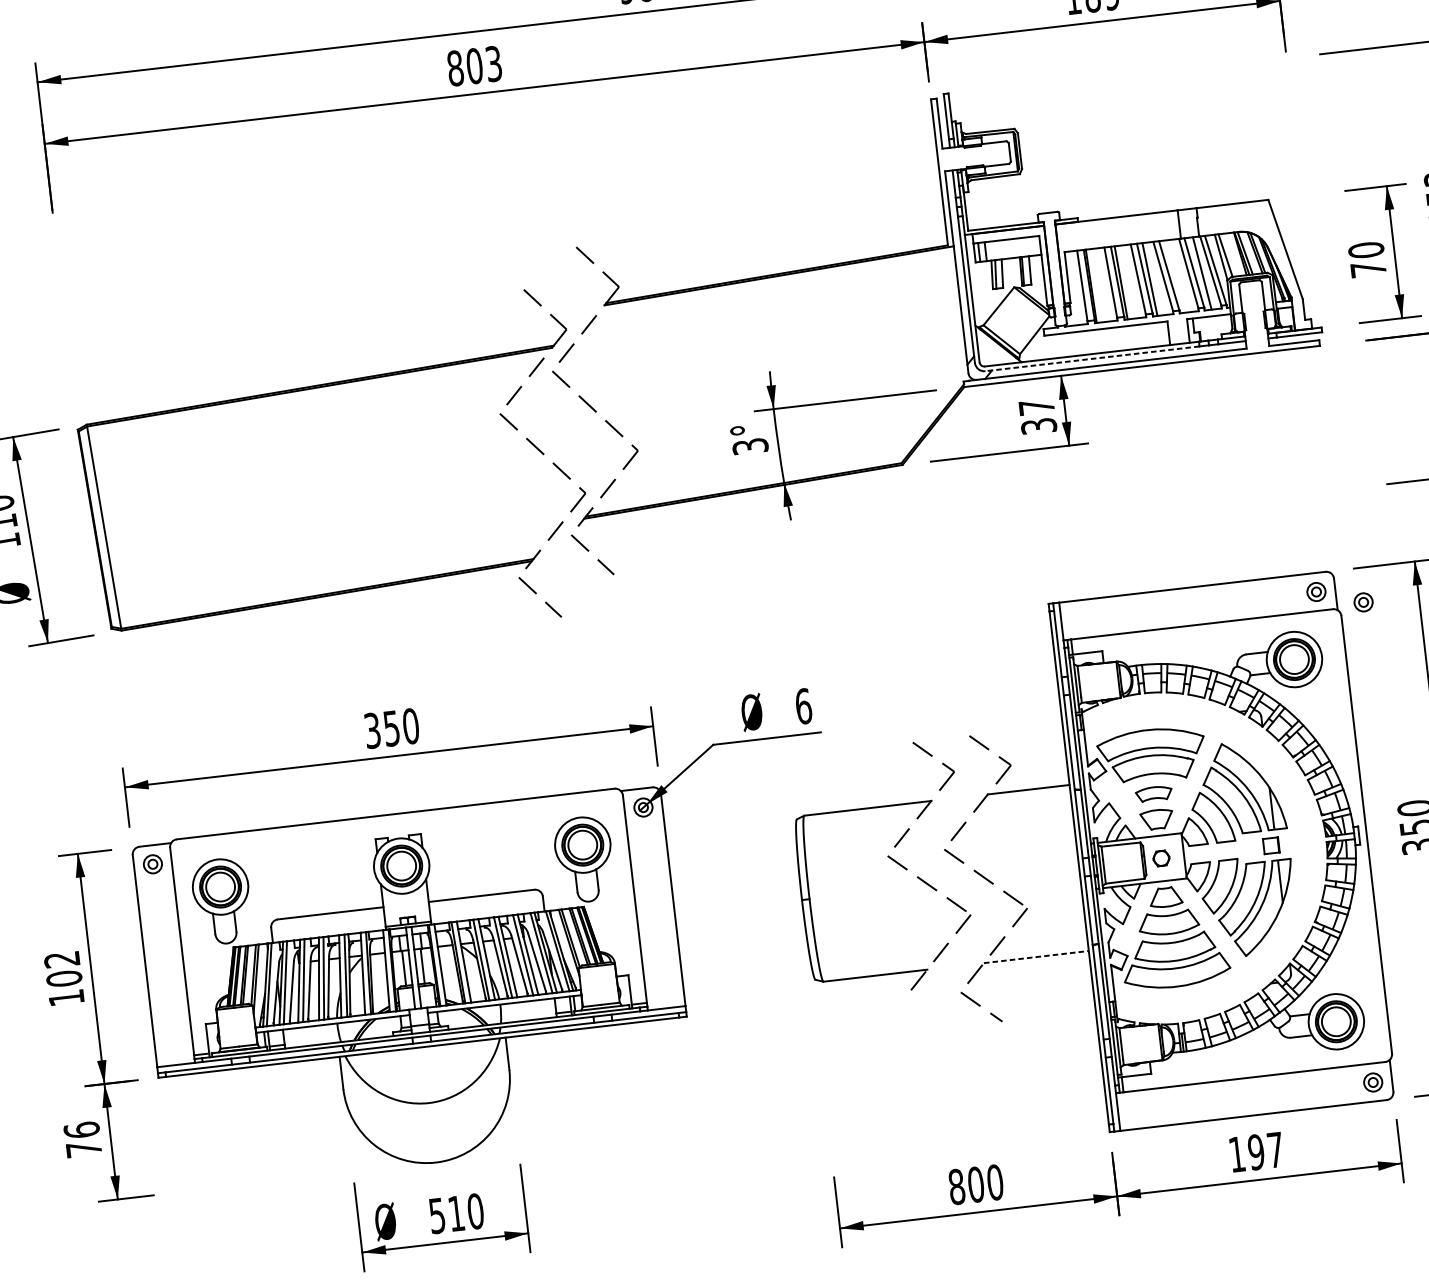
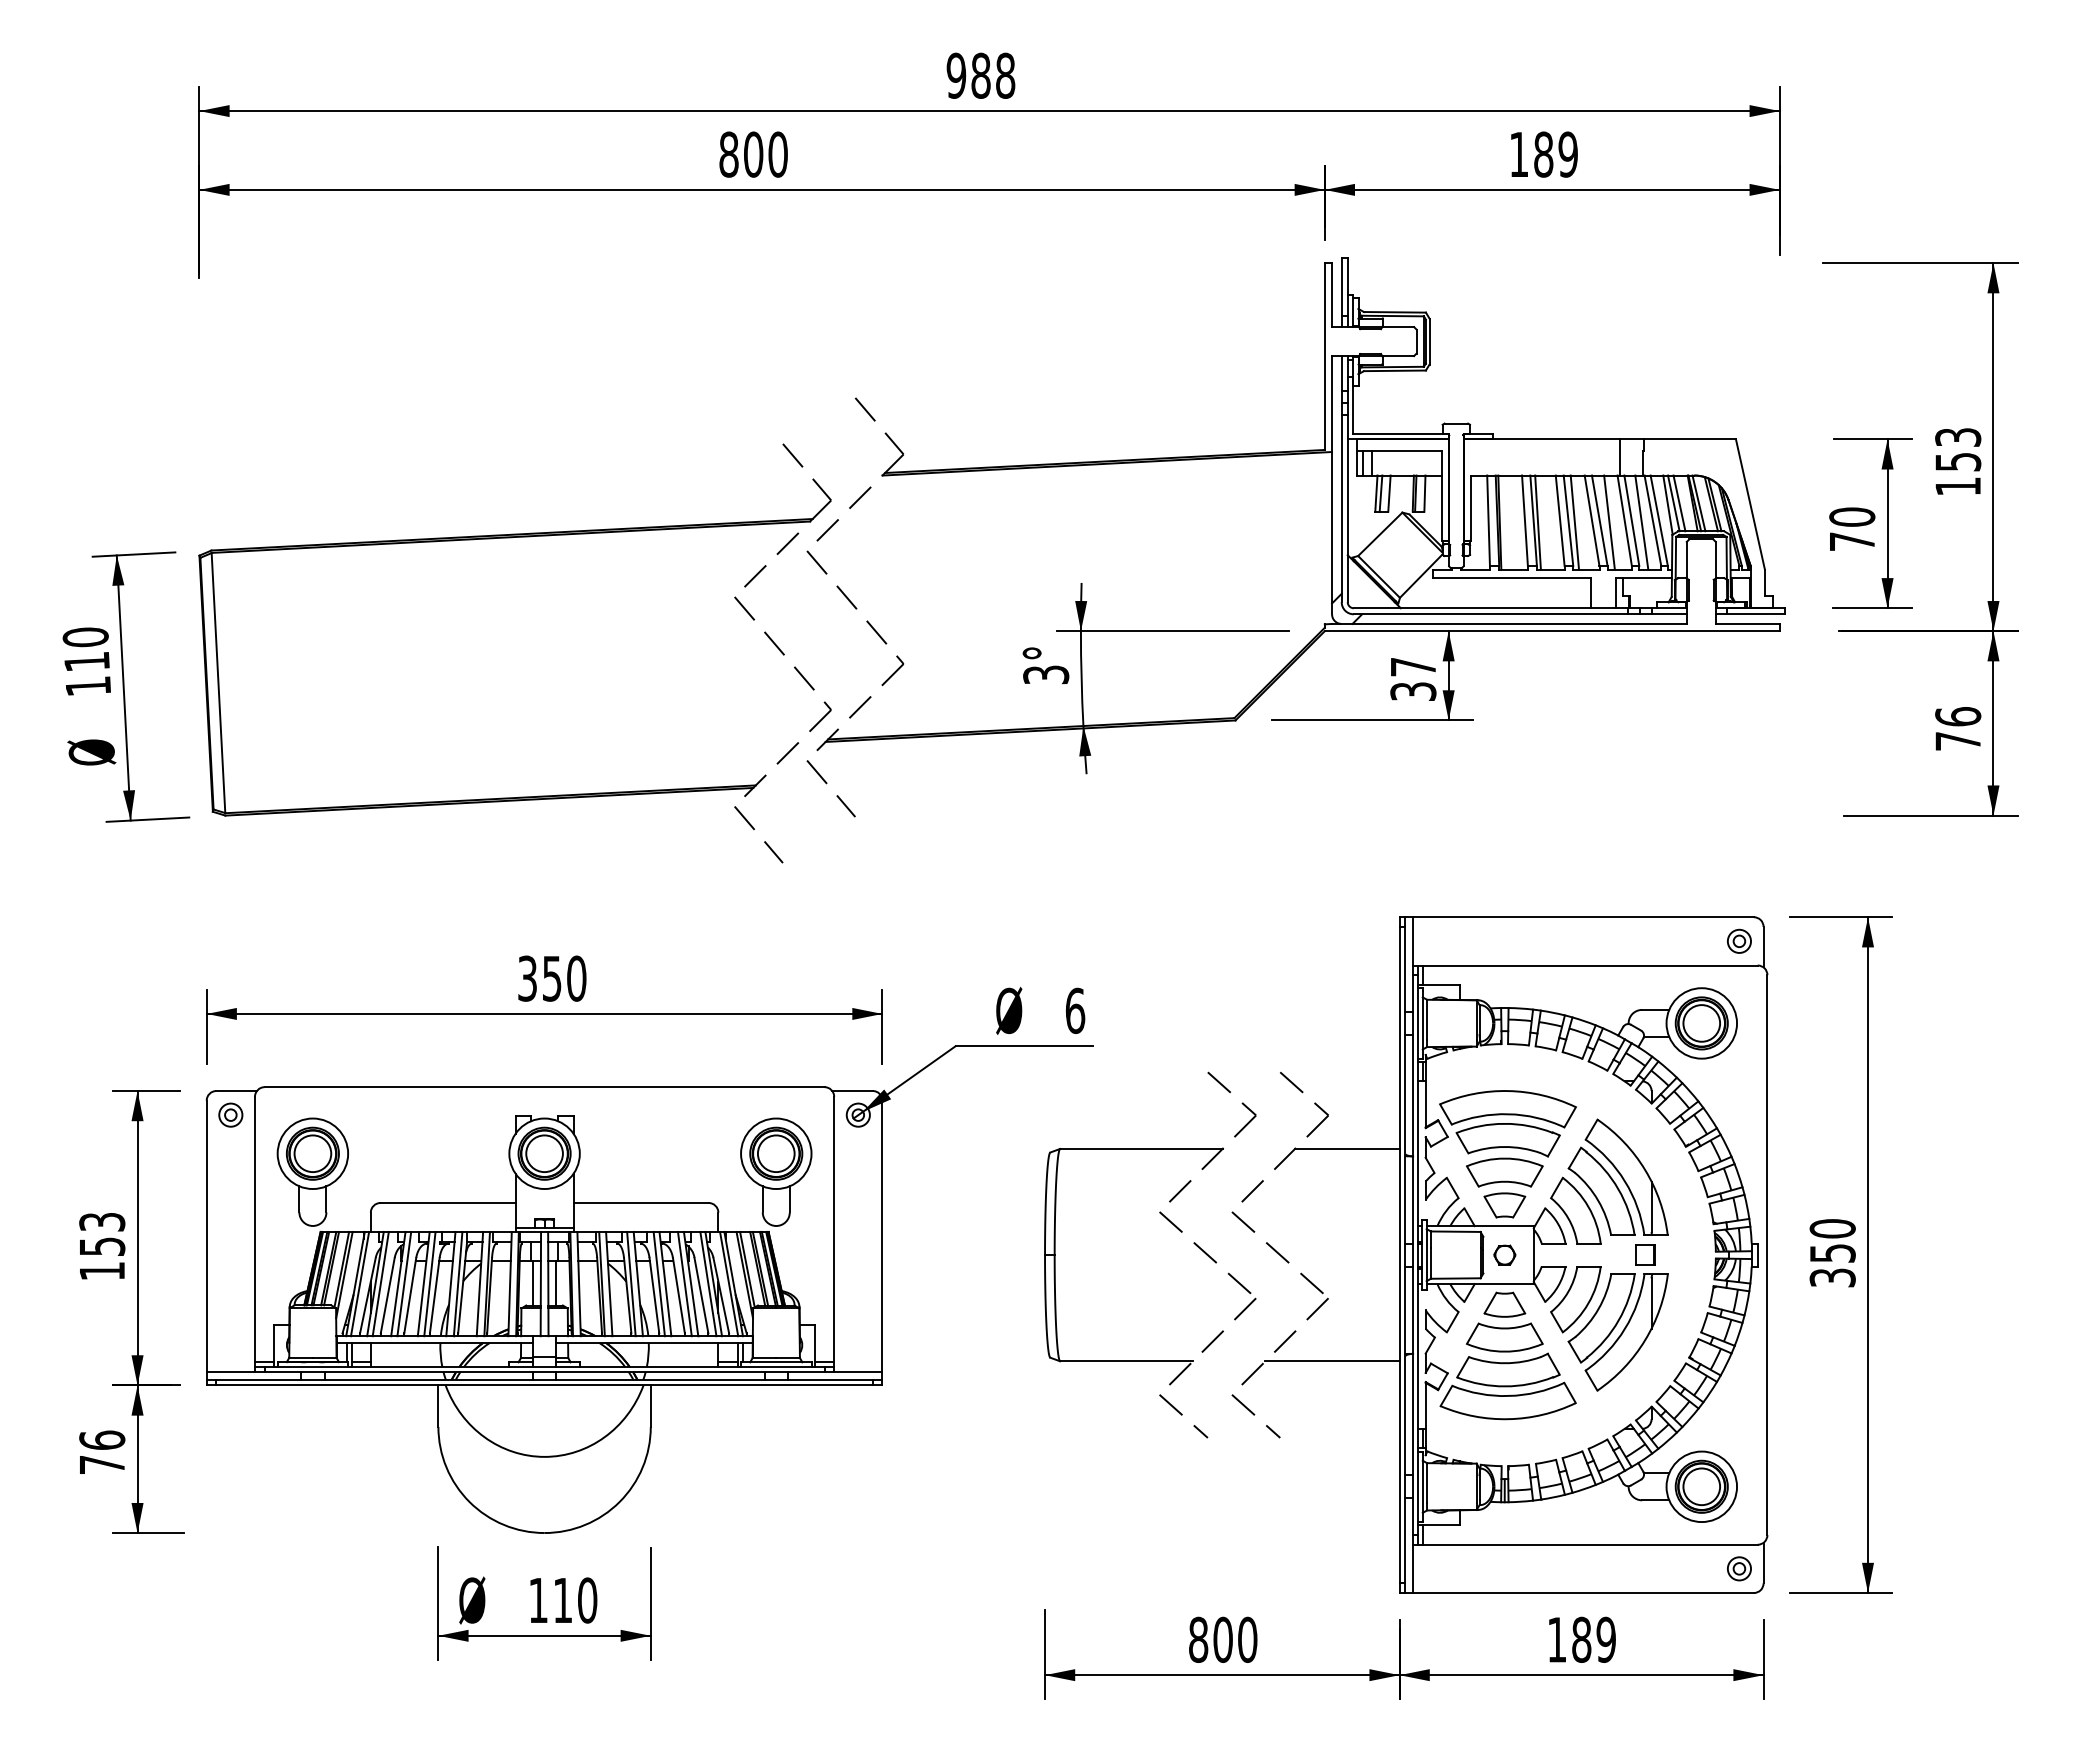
text: (493, 63) -> (777, 154), 803 -> 800
line: (1230, 255) -> (1679, 503), added
line: (1177, 276) -> (1609, 522), added
line: (1092, 359) -> (1490, 614), dashed -> solid
part: (1363, 601) -> (1797, 960), removed
part: (1153, 793) -> (1504, 1172), size x1.67
line: (1037, 957) -> (1333, 1361), dashed -> solid
text: (63, 969) -> (102, 1234), 102 -> 153
line: (924, 1013) -> (1182, 1415), added
text: (1265, 1150) -> (1593, 1639), 197 -> 189
text: (437, 1215) -> (538, 1600), 510 -> 110

